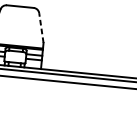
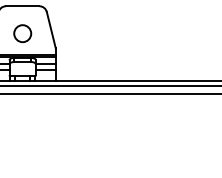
circle: (18, 28) -> (22, 33), added
line: (41, 28) -> (51, 30), dashed -> solid

